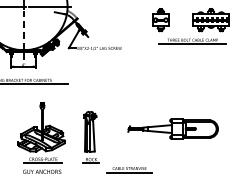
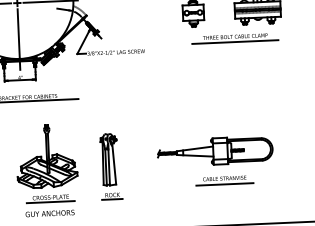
line: (23, 30) -> (18, 33), dashed -> solid
part: (129, 170) -> (224, 181), moved

